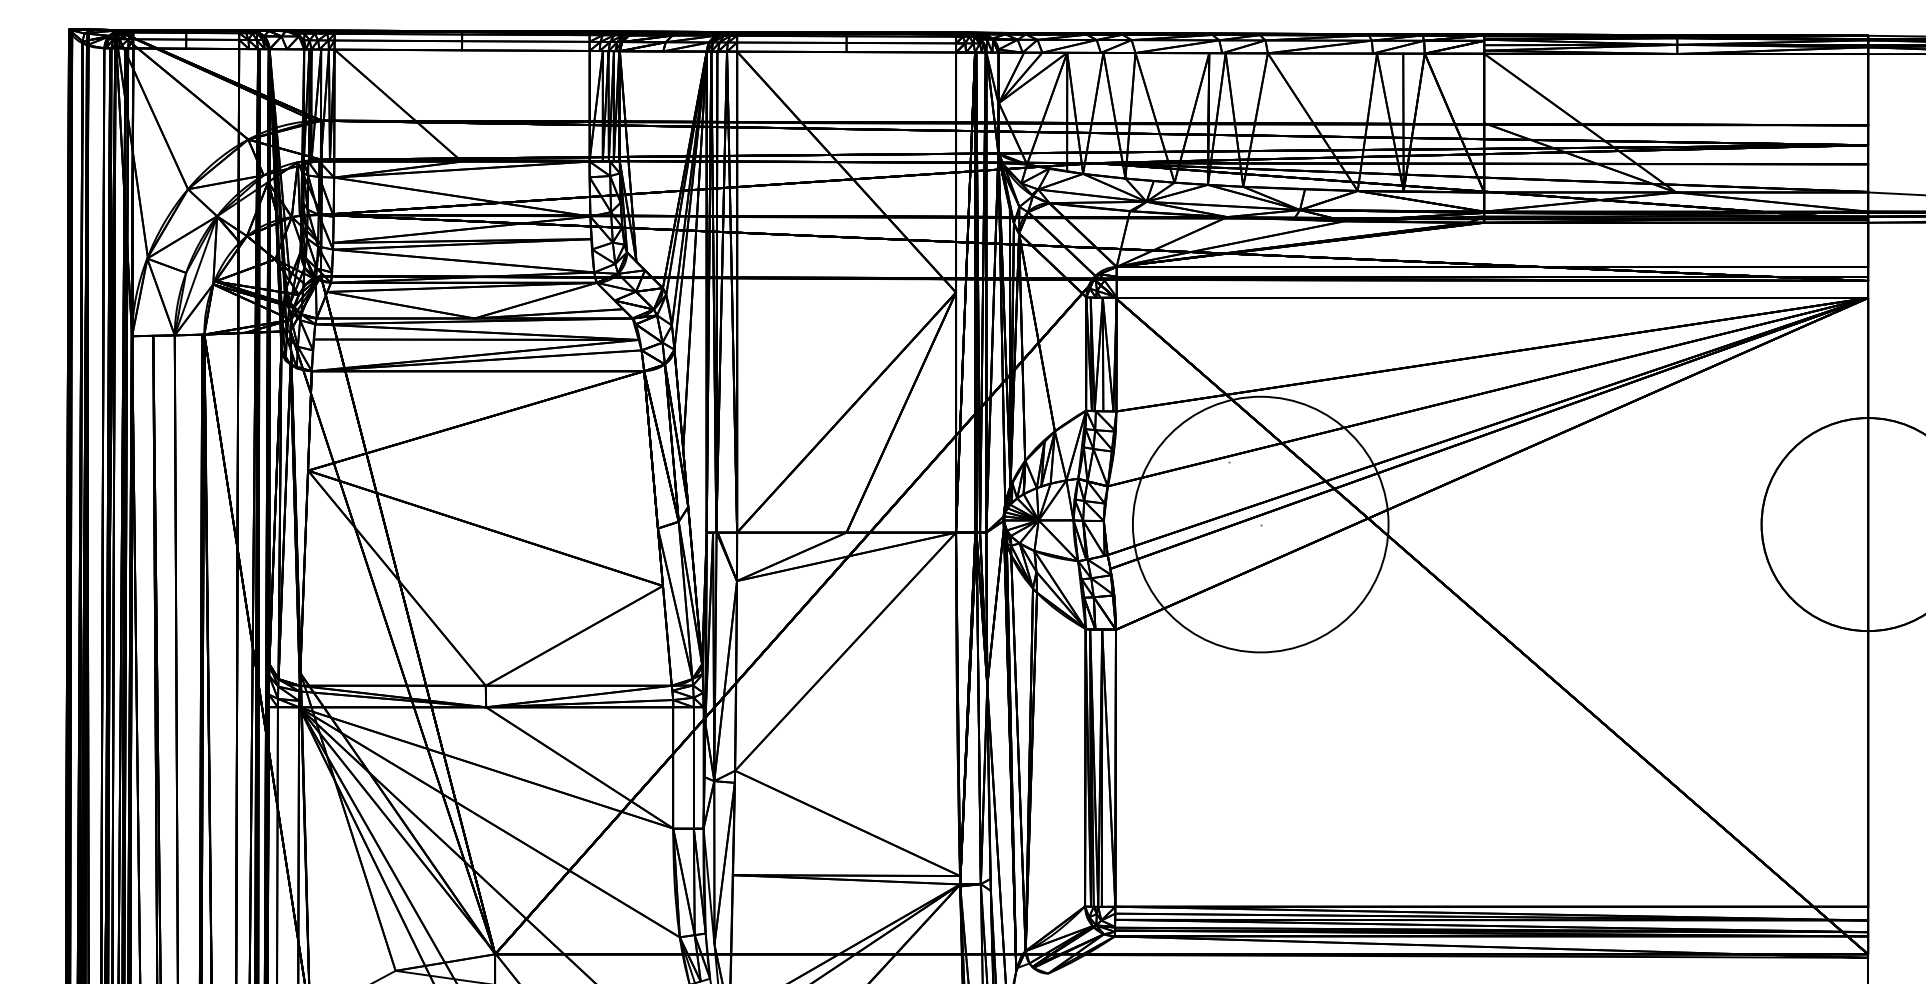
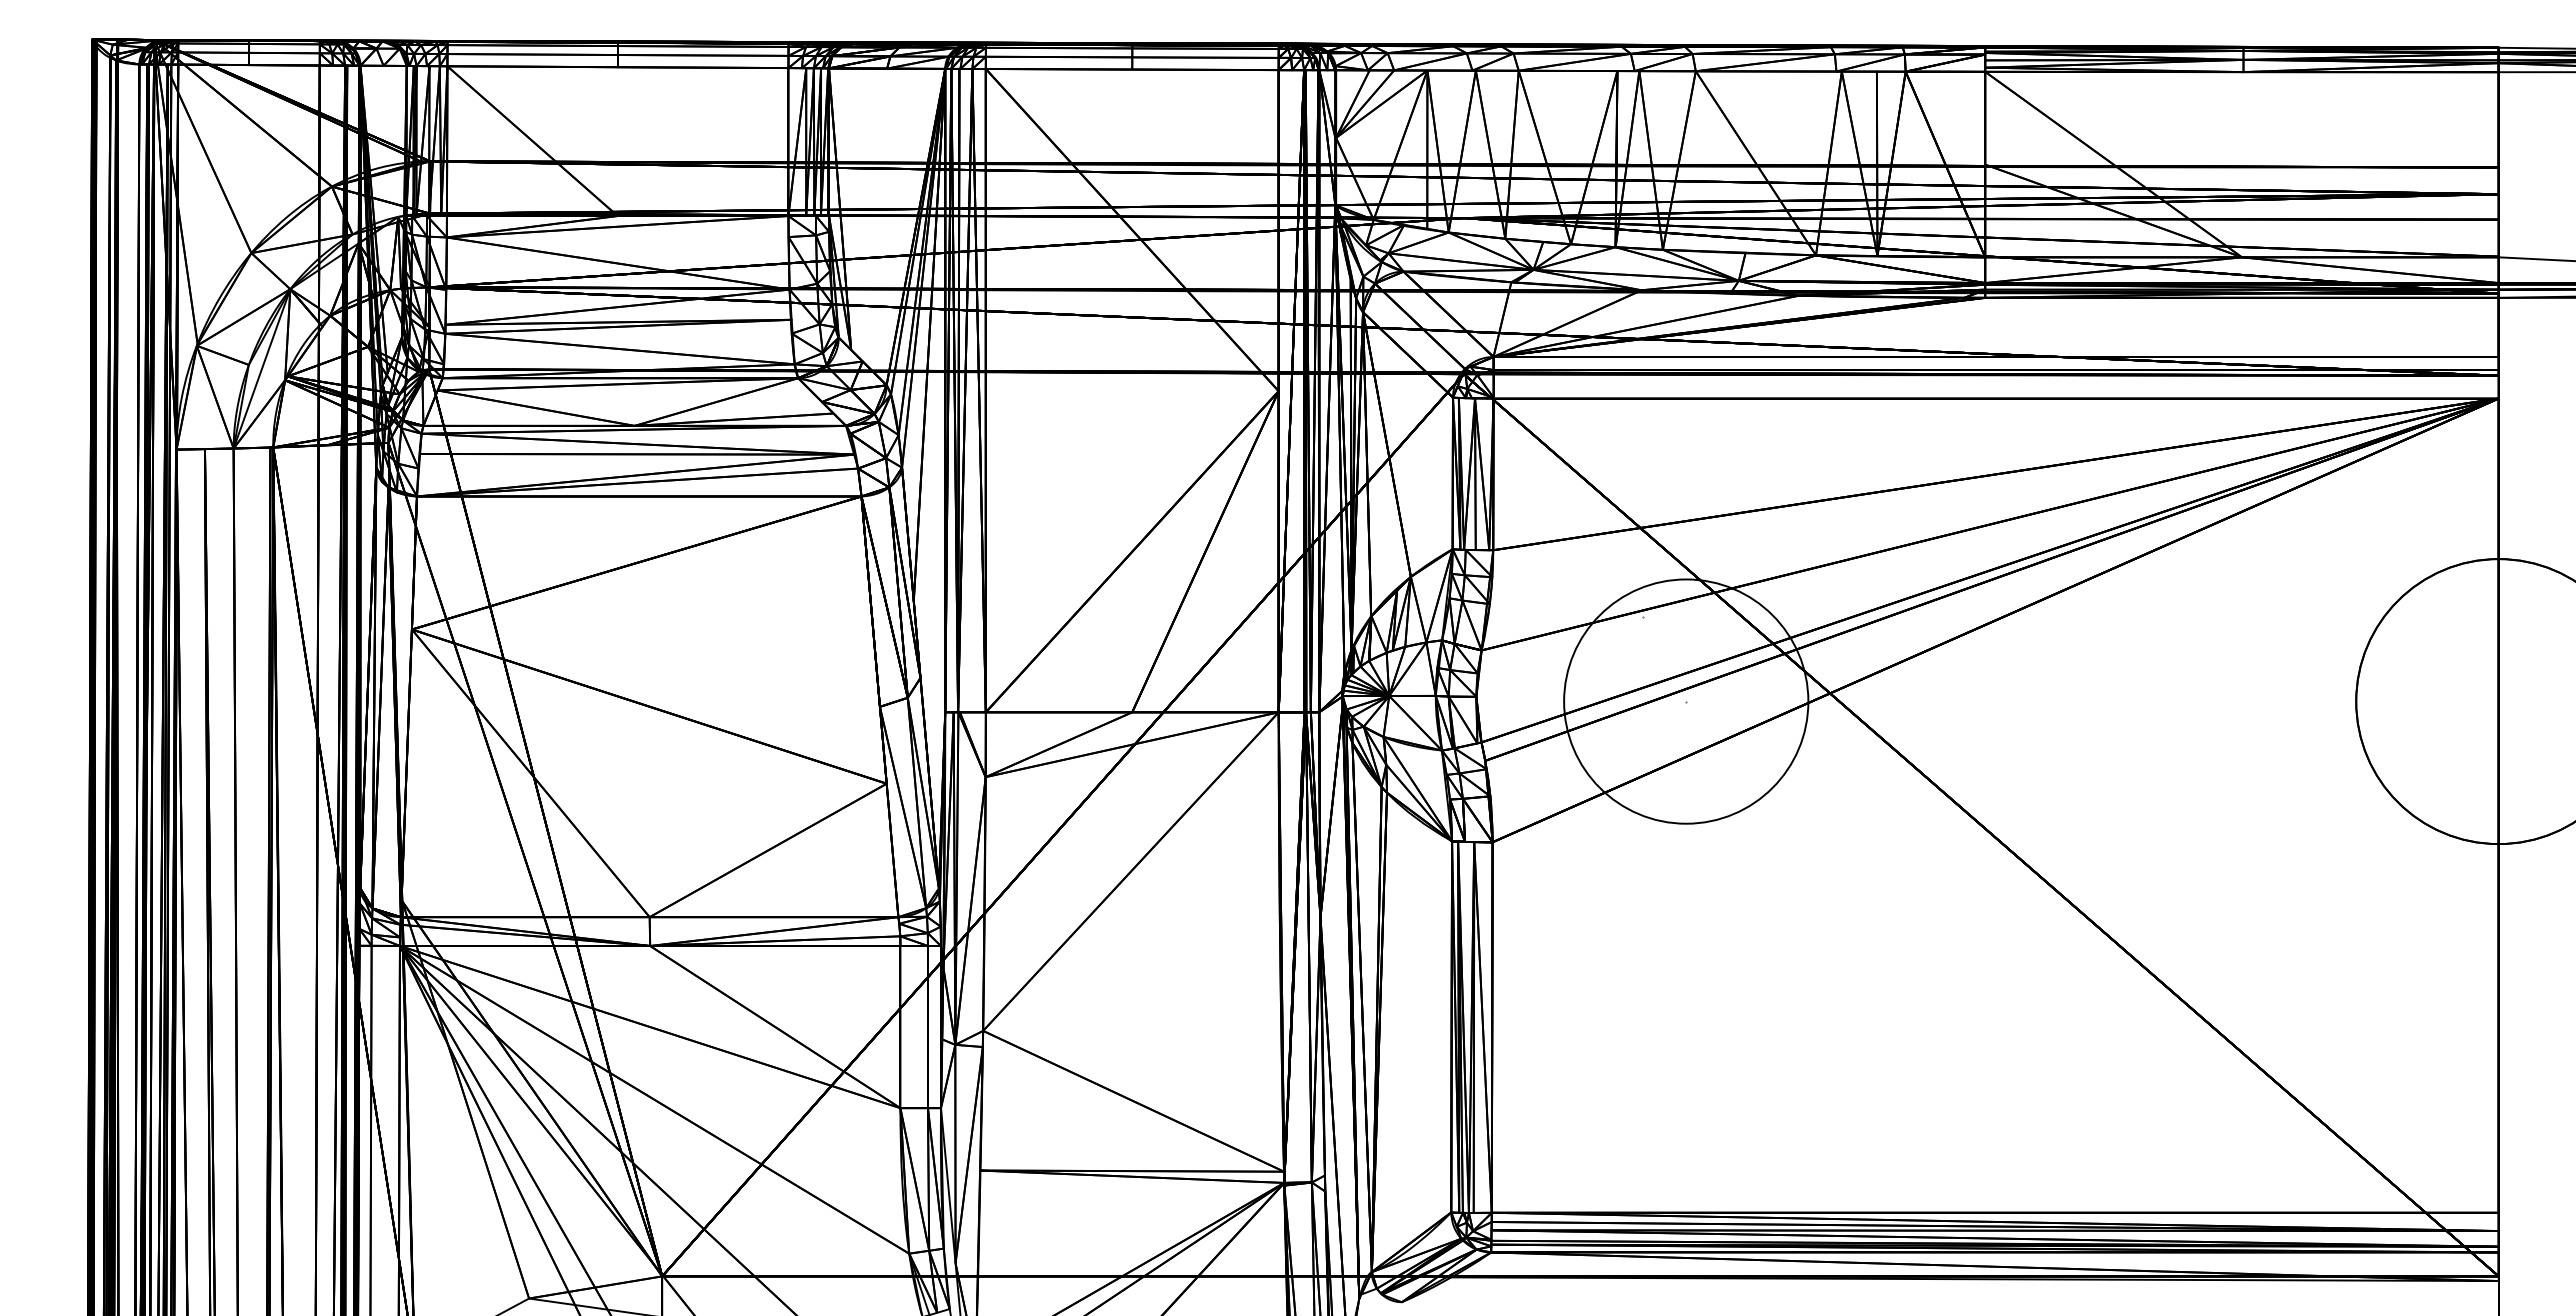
circle: (1260, 524) -> (1686, 701), size x0.71

